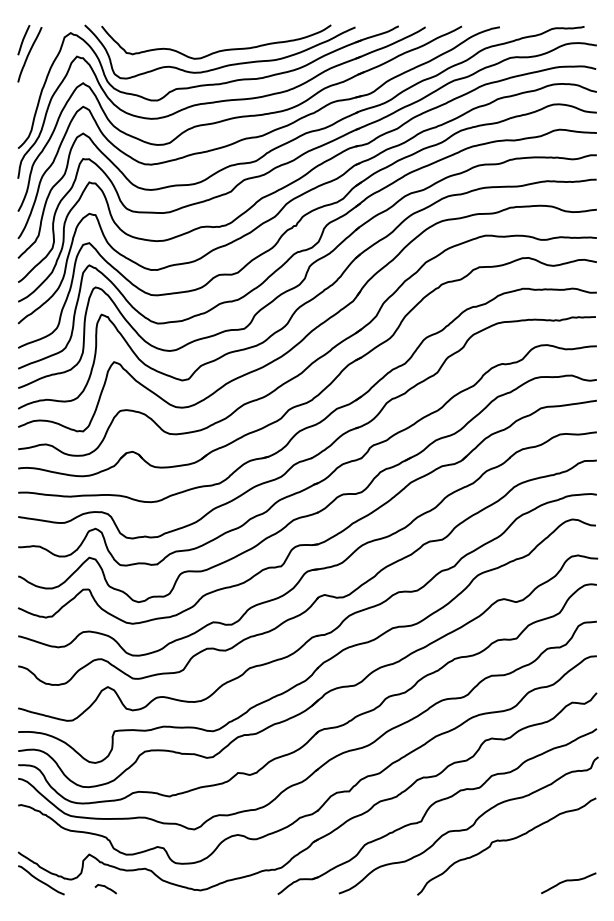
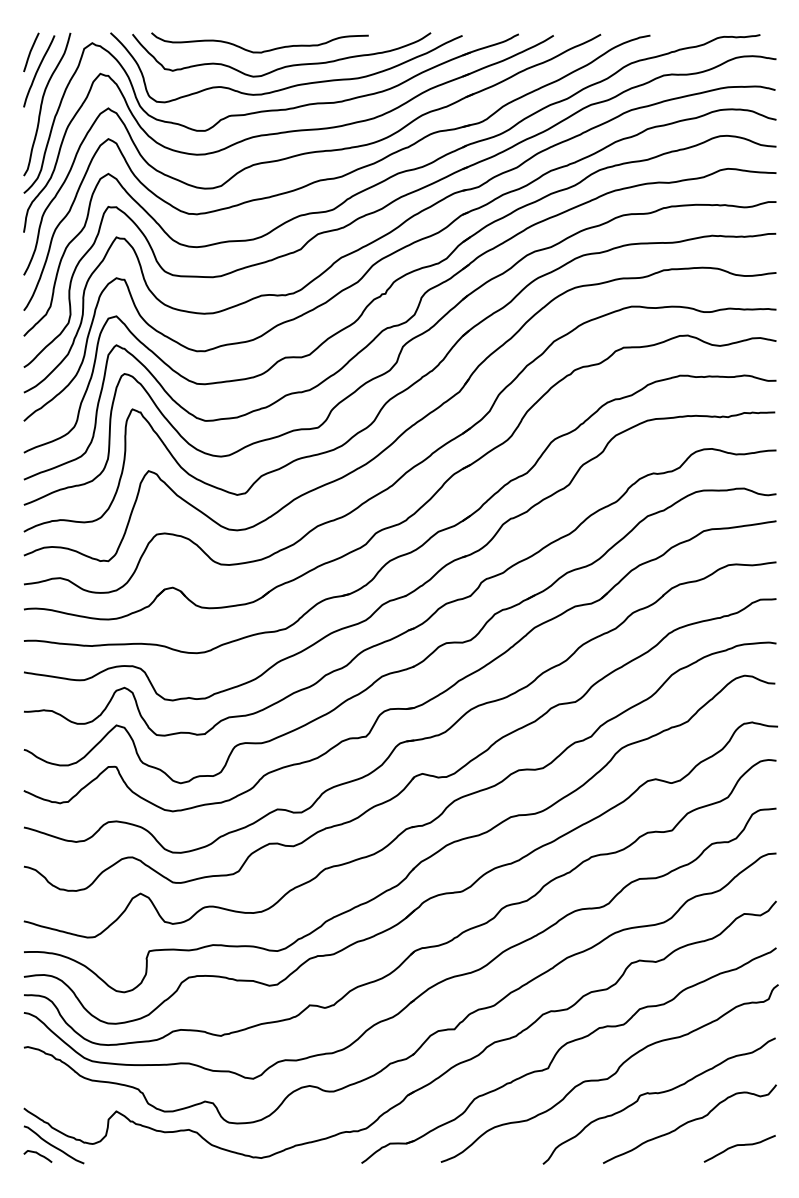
curve: (202, 38) -> (263, 50), added
curve: (32, 80) -> (42, 104), added
curve: (530, 863) -> (689, 1122), added
curve: (106, 888) -> (38, 1155), moved

